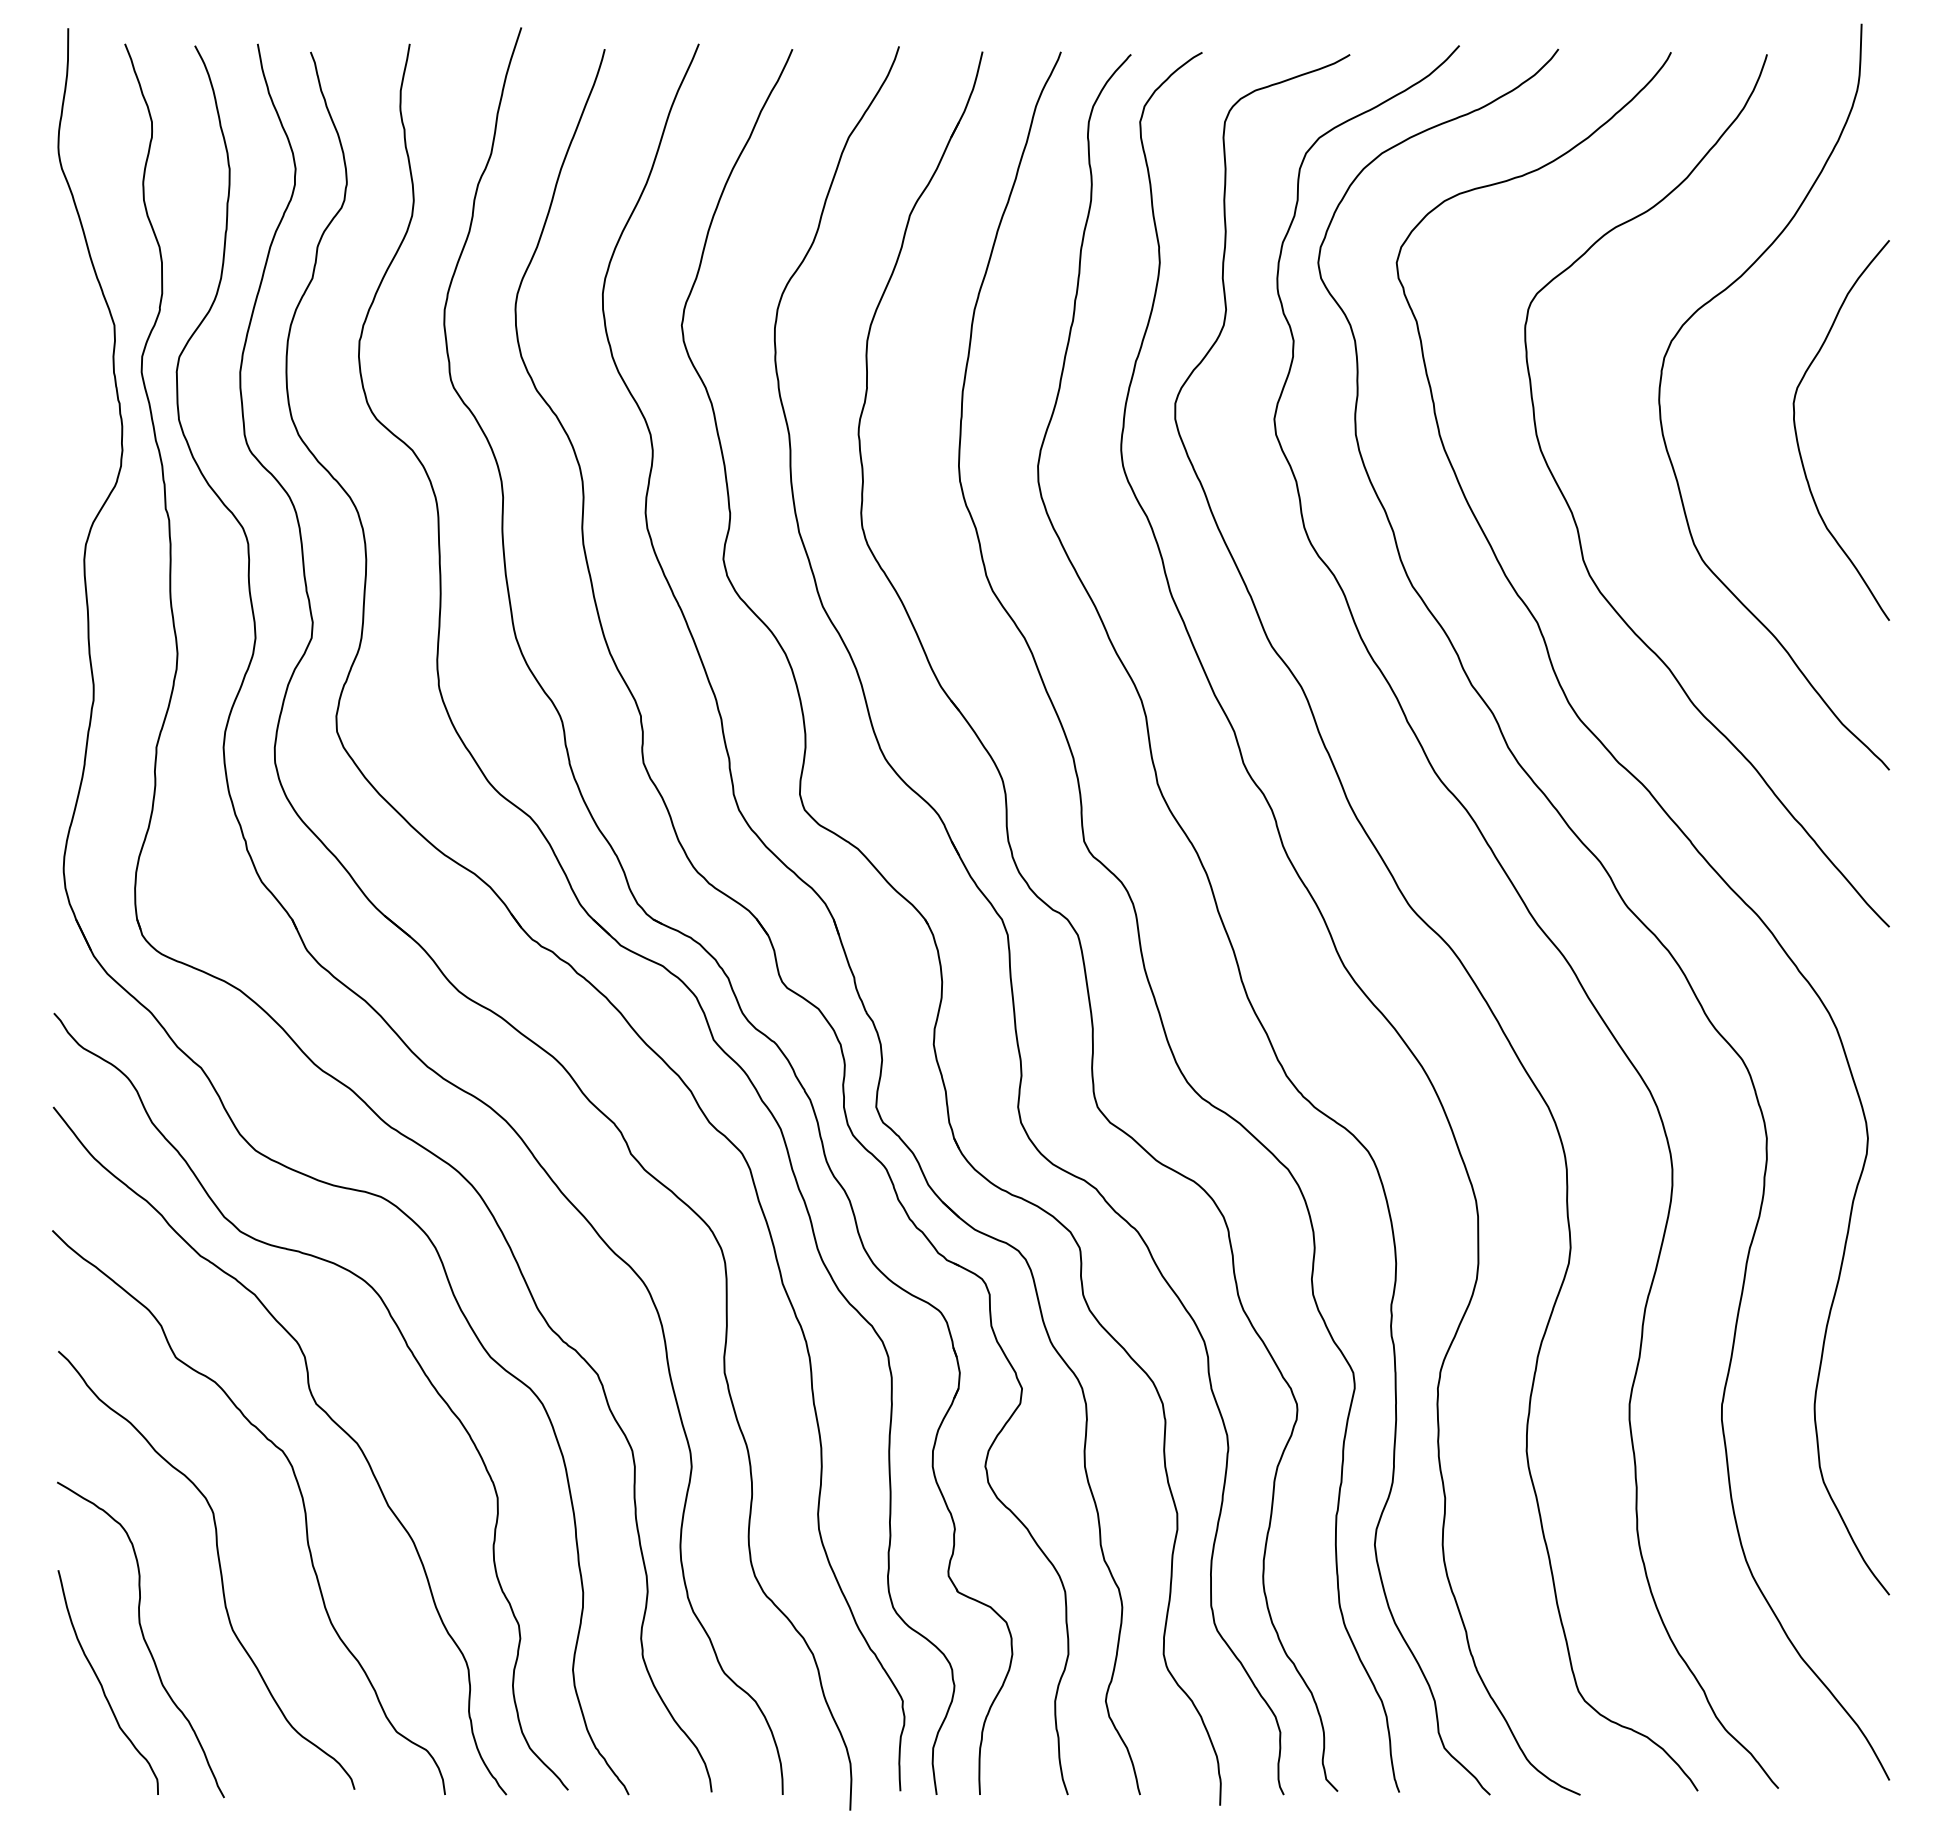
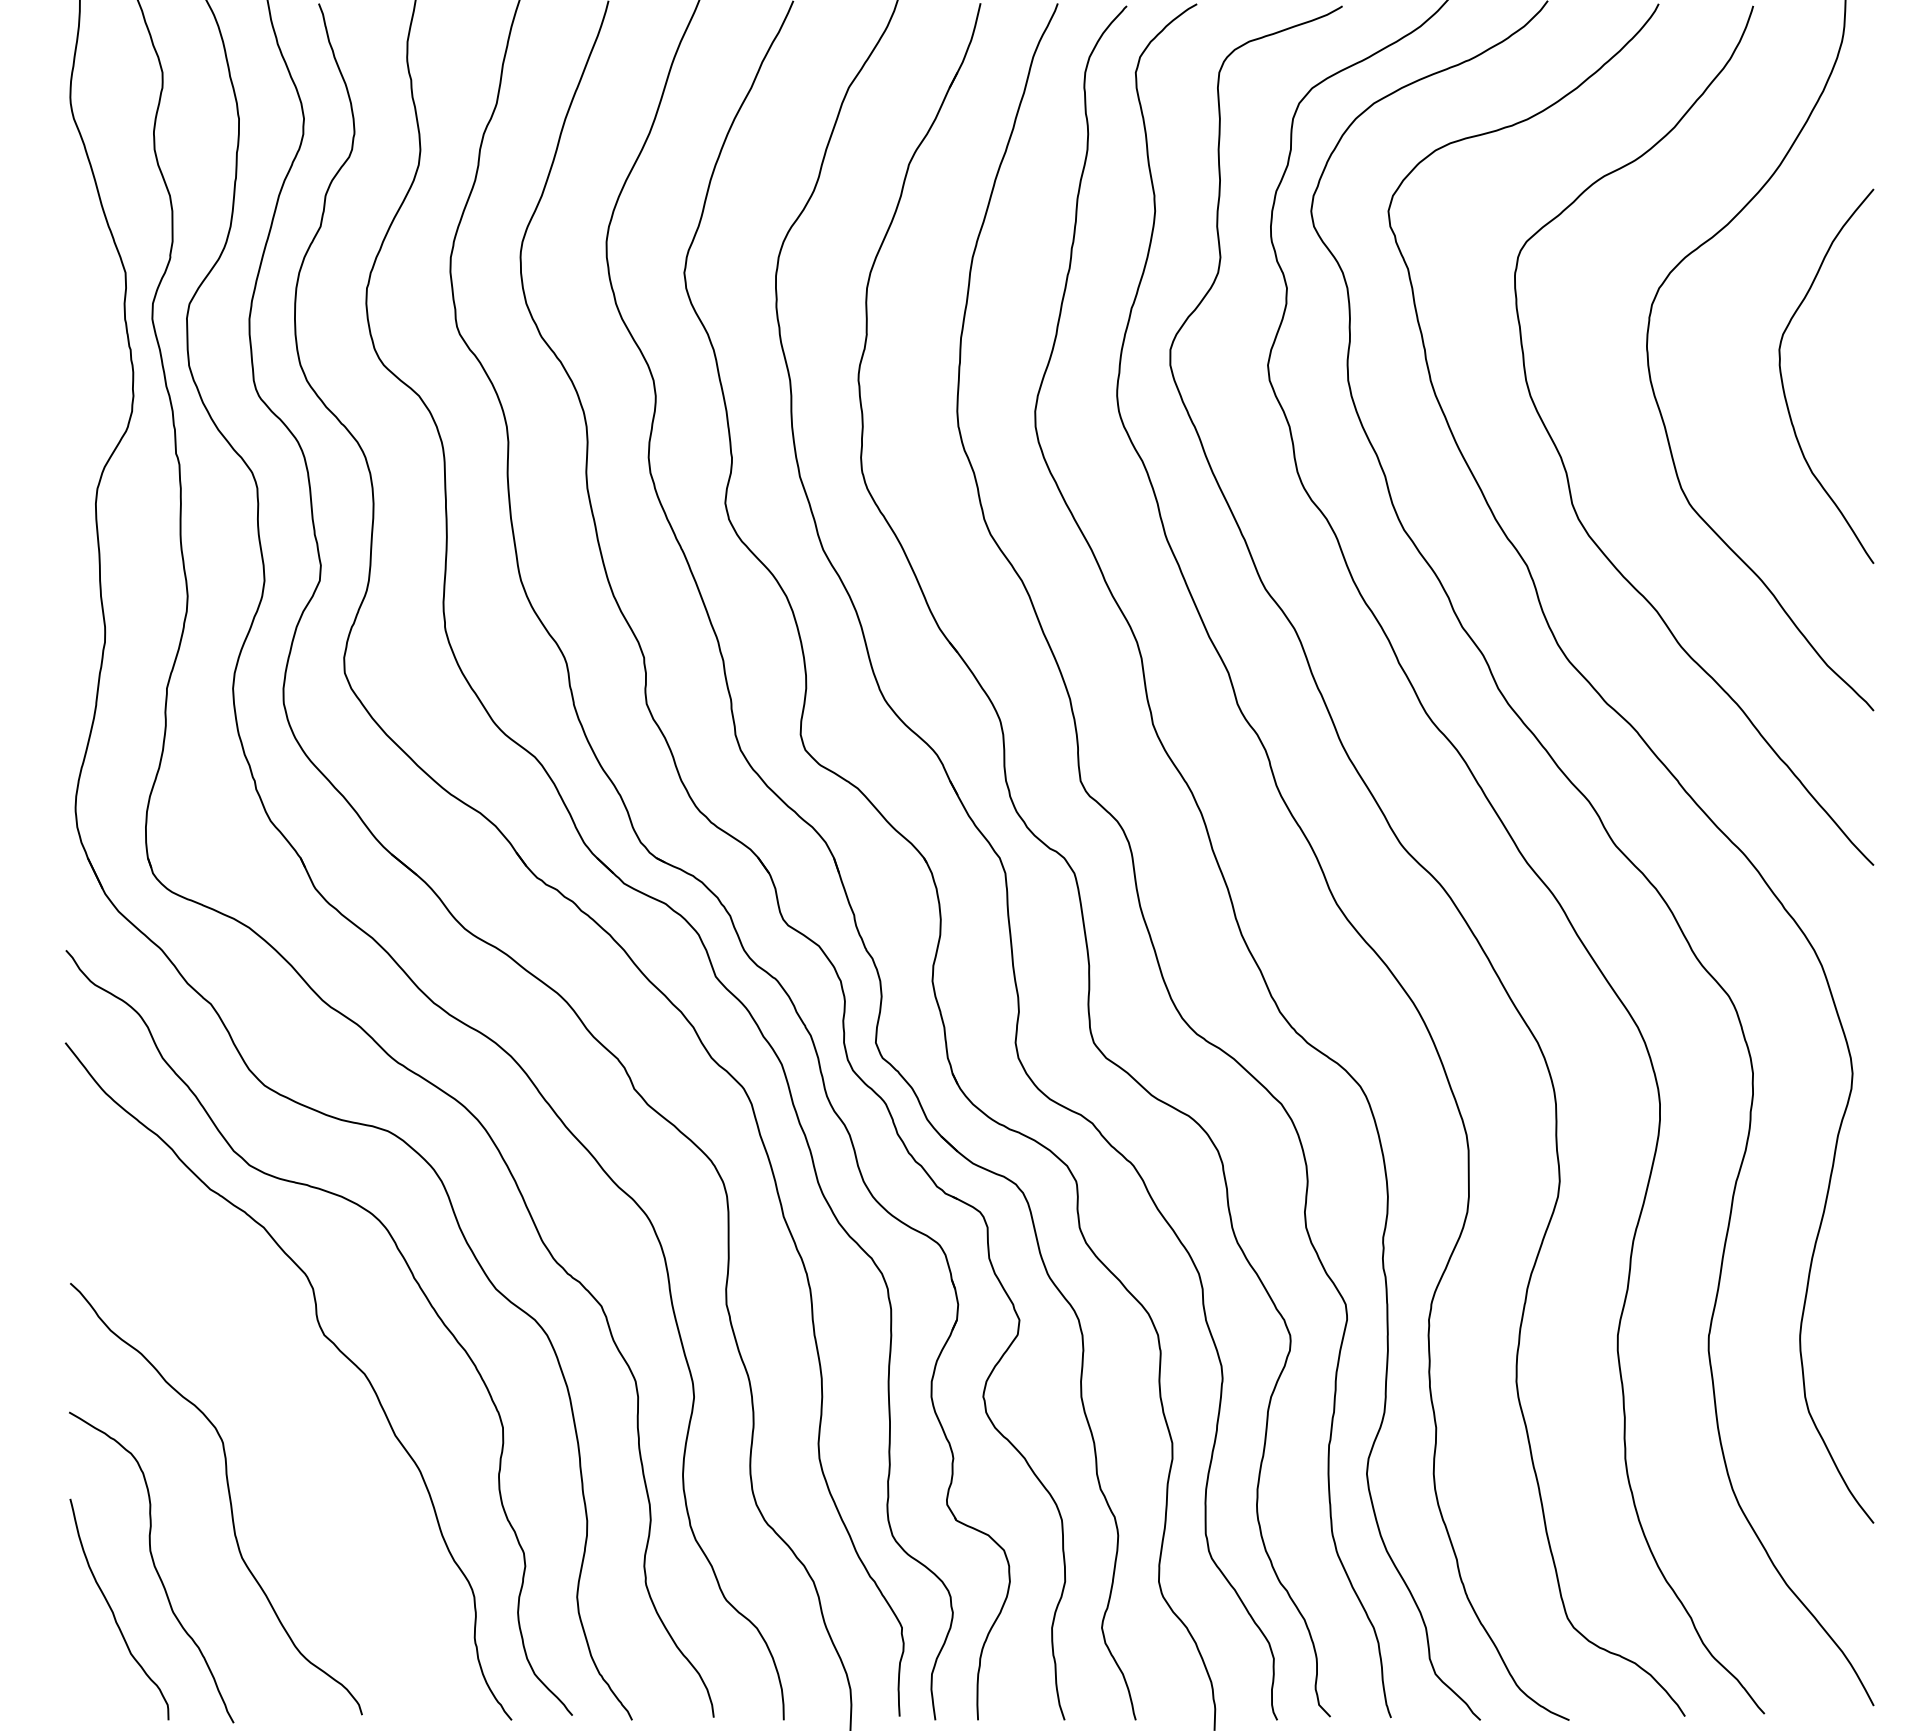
curve: (300, 1495) -> (308, 1425), removed

